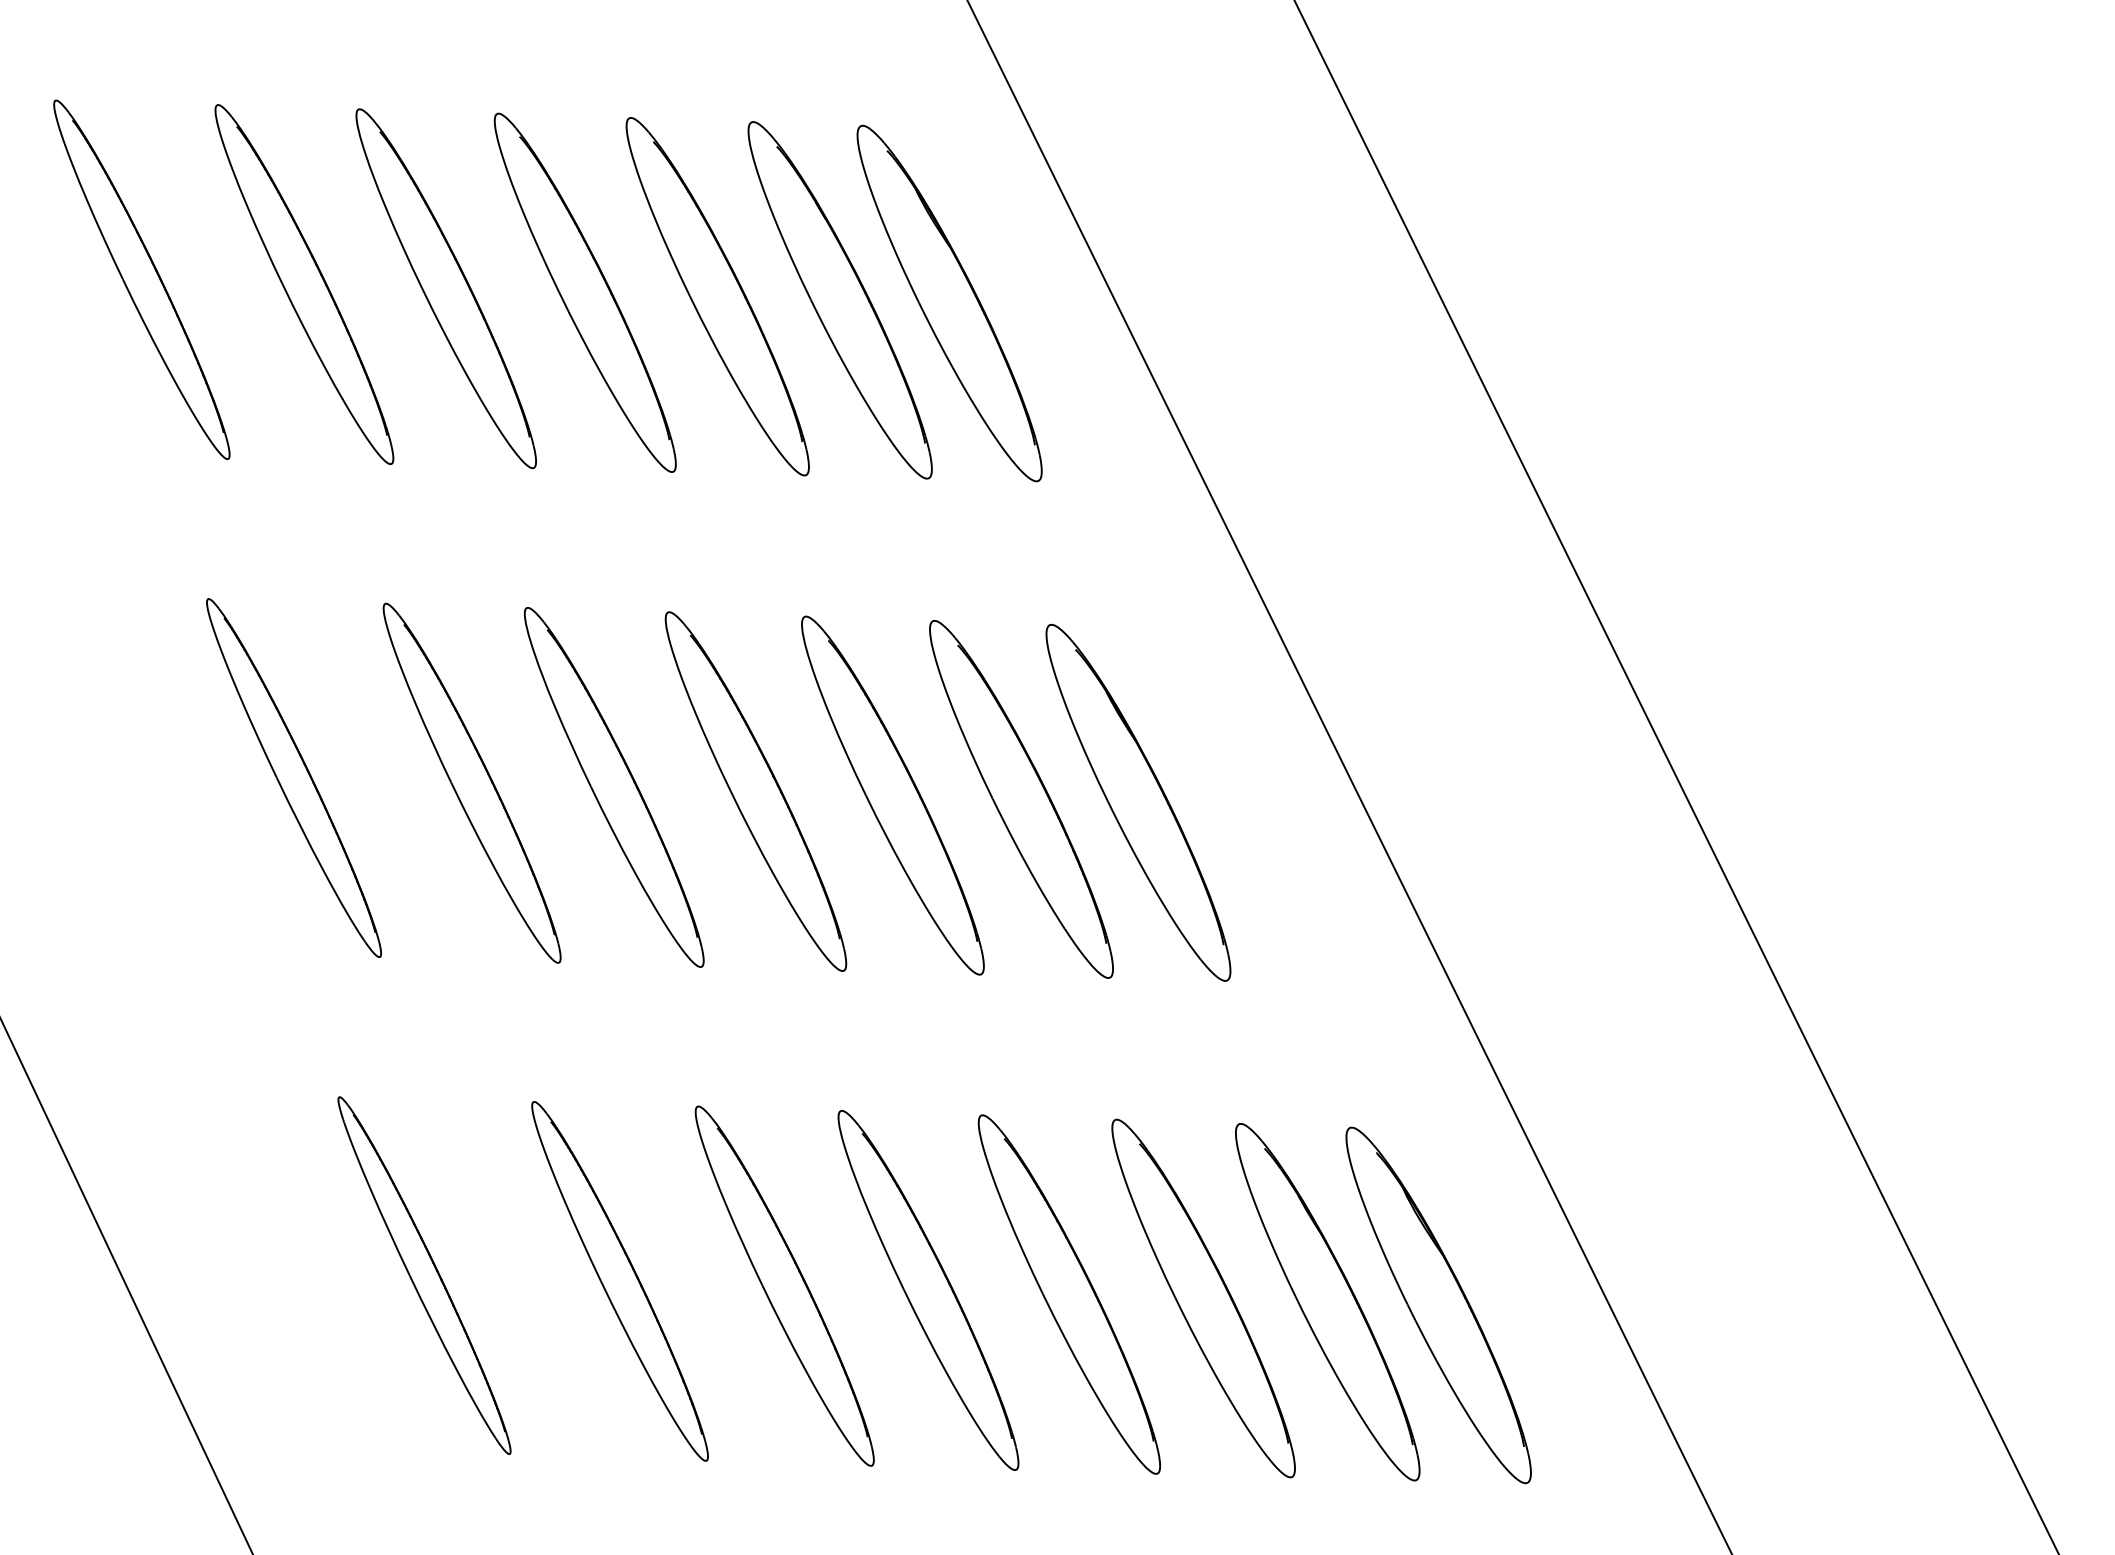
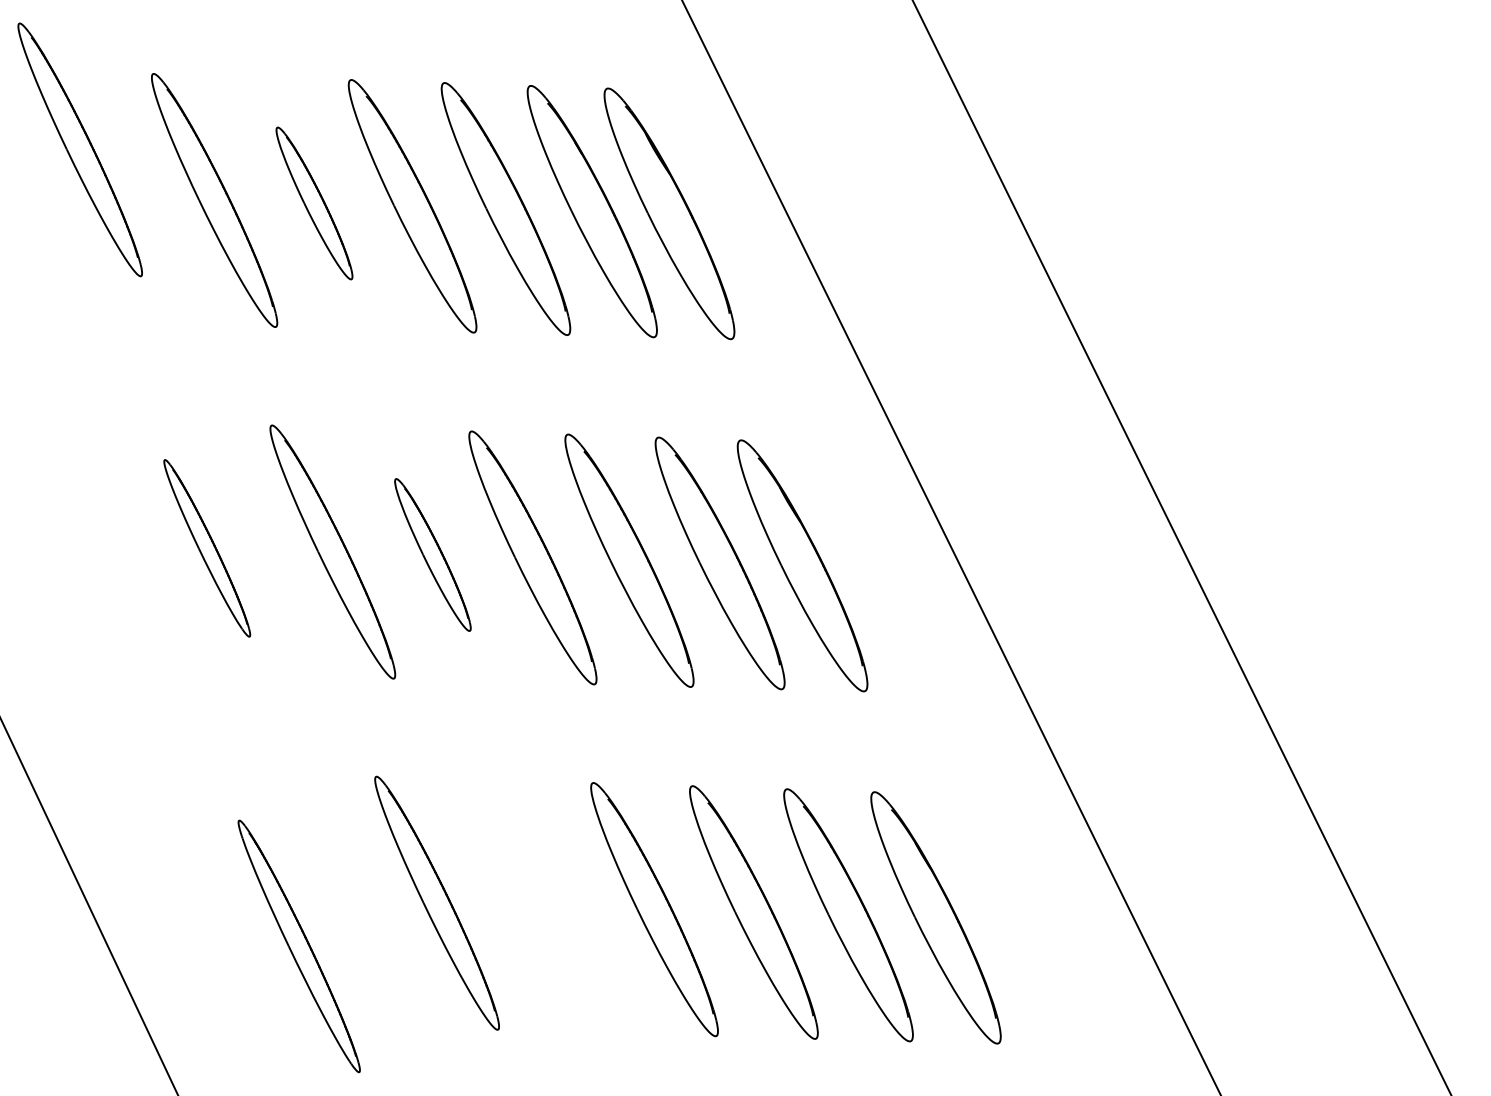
part: (141, 279) -> (79, 149), moved
part: (445, 288) -> (314, 203), size x0.6
part: (293, 777) -> (206, 548), size x0.7
part: (613, 787) -> (432, 555), size x0.6
part: (424, 1275) -> (299, 946), moved
part: (784, 1285) -> (553, 906), removed
part: (1438, 1305) -> (1014, 920), removed

